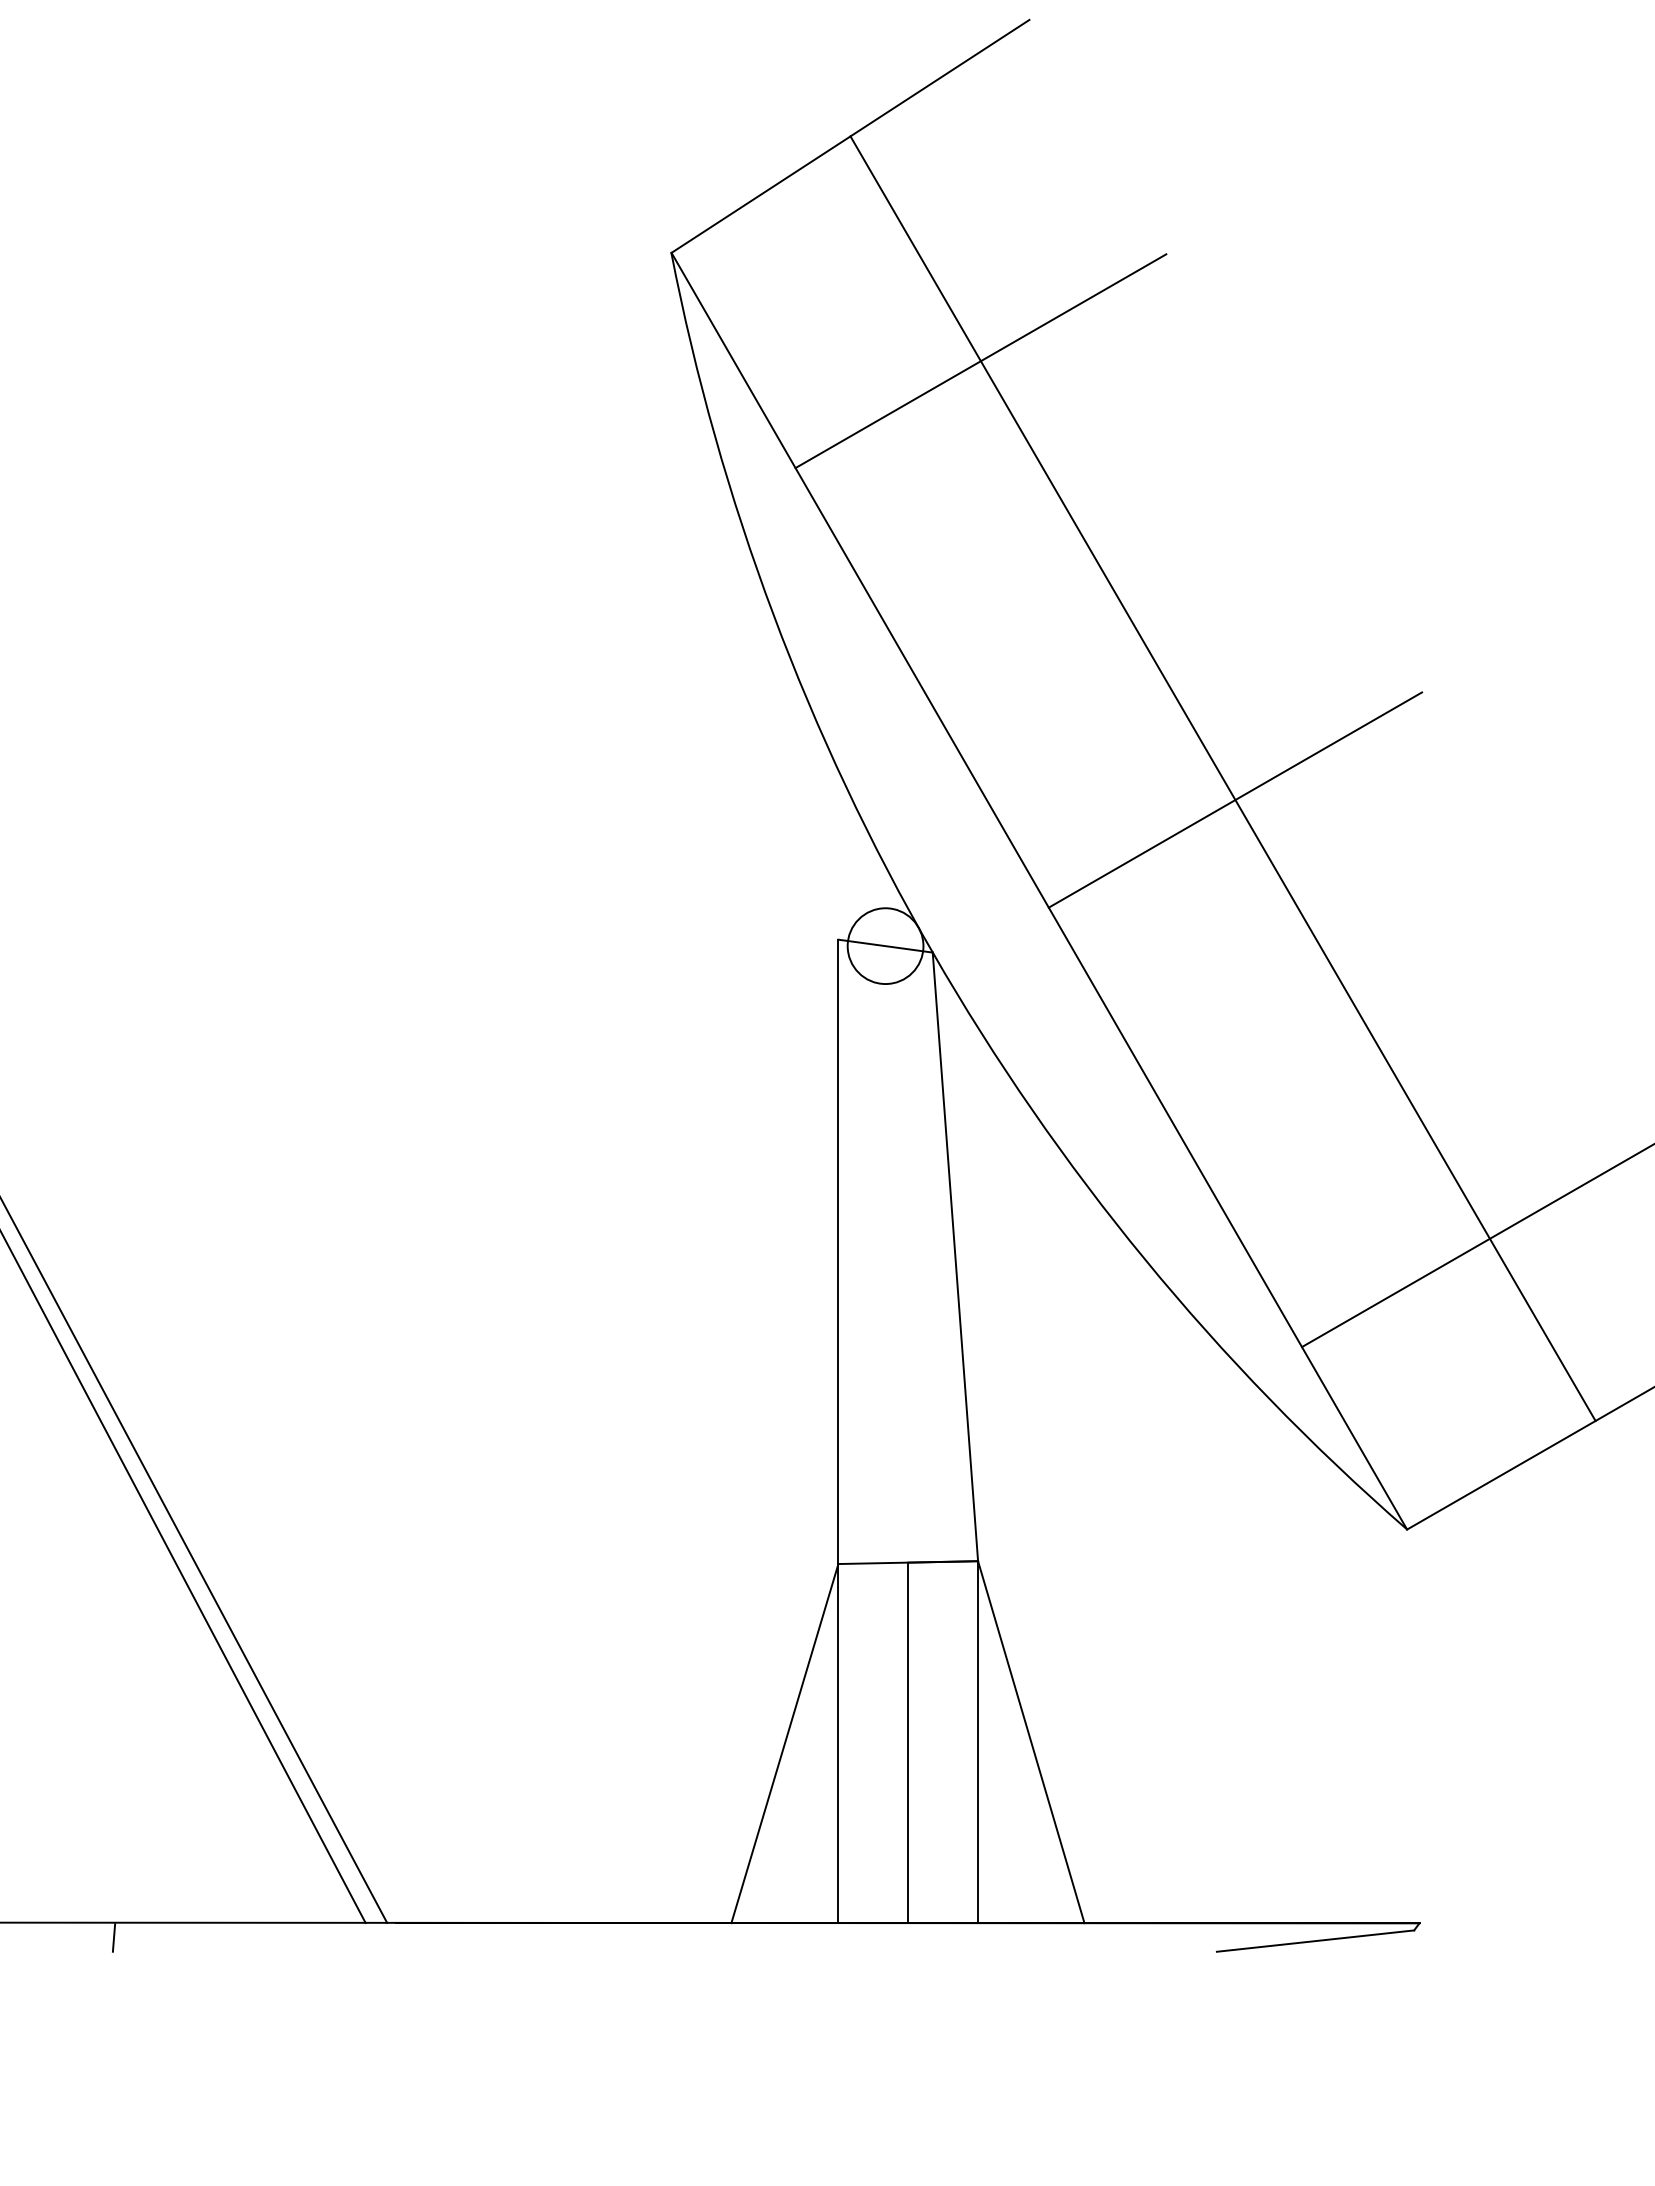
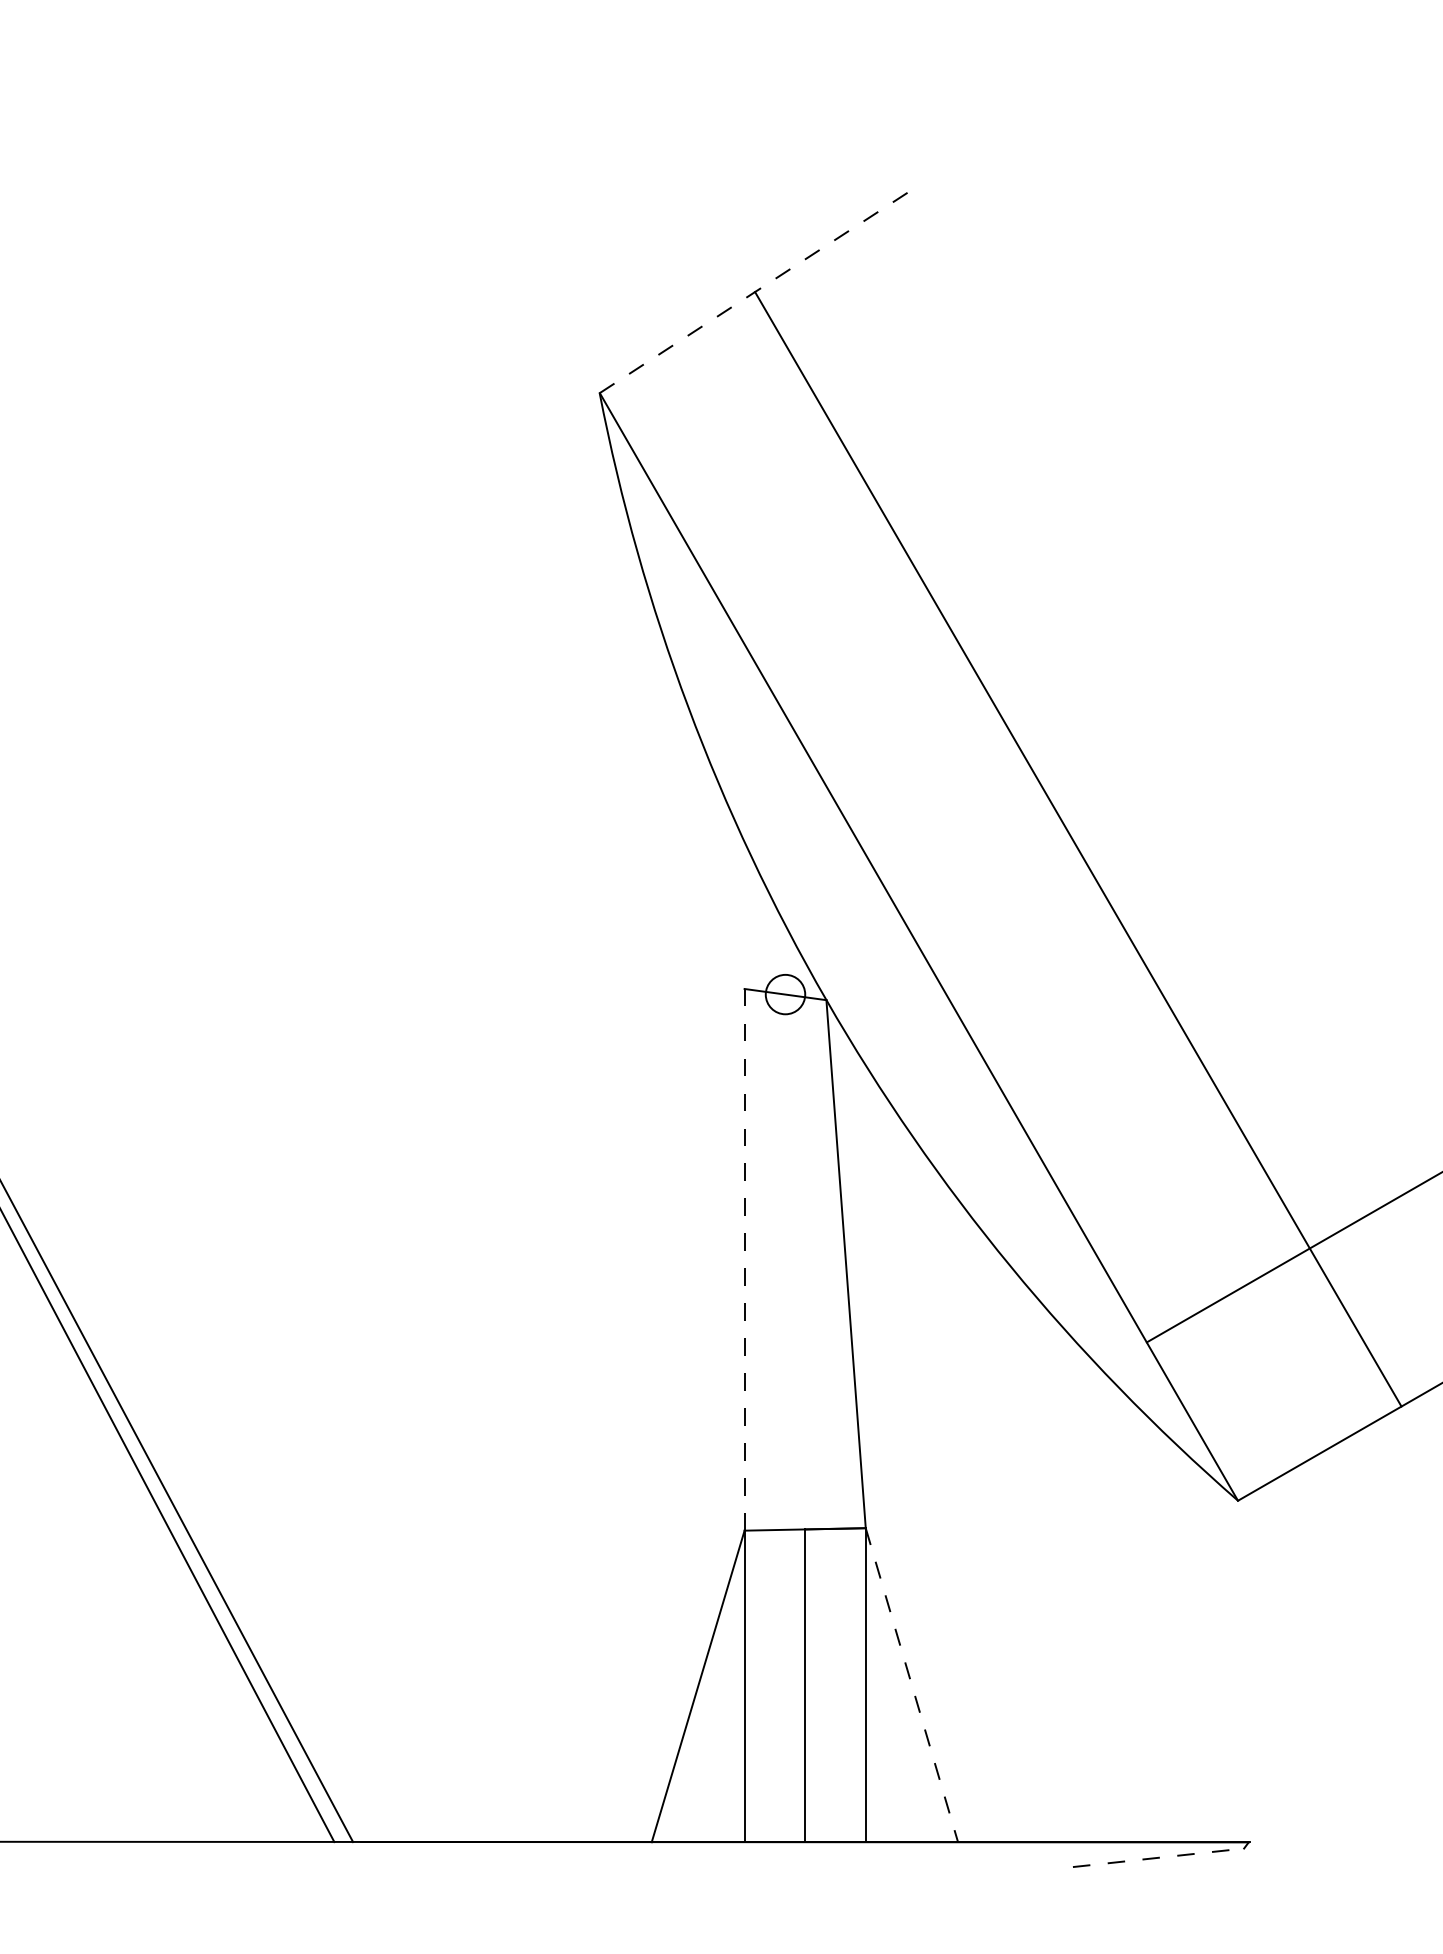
line: (850, 135) -> (755, 291), solid -> dashed
line: (981, 360) -> (868, 486), removed
line: (1234, 799) -> (1088, 867), removed
circle: (885, 946) -> (785, 994), size x0.6
line: (838, 1251) -> (744, 1259), solid -> dashed
line: (1030, 1742) -> (911, 1685), solid -> dashed
line: (114, 1938) -> (116, 1855), removed
line: (1316, 1940) -> (1159, 1857), solid -> dashed

